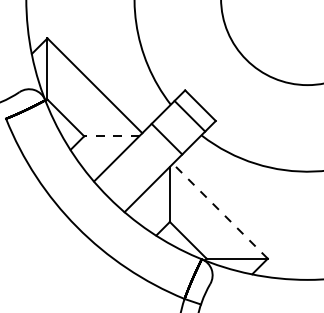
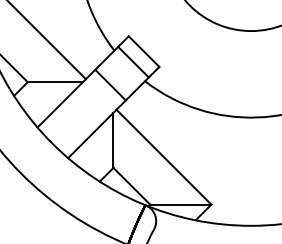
line: (111, 136) -> (55, 82), dashed -> solid
line: (220, 210) -> (164, 156), dashed -> solid

